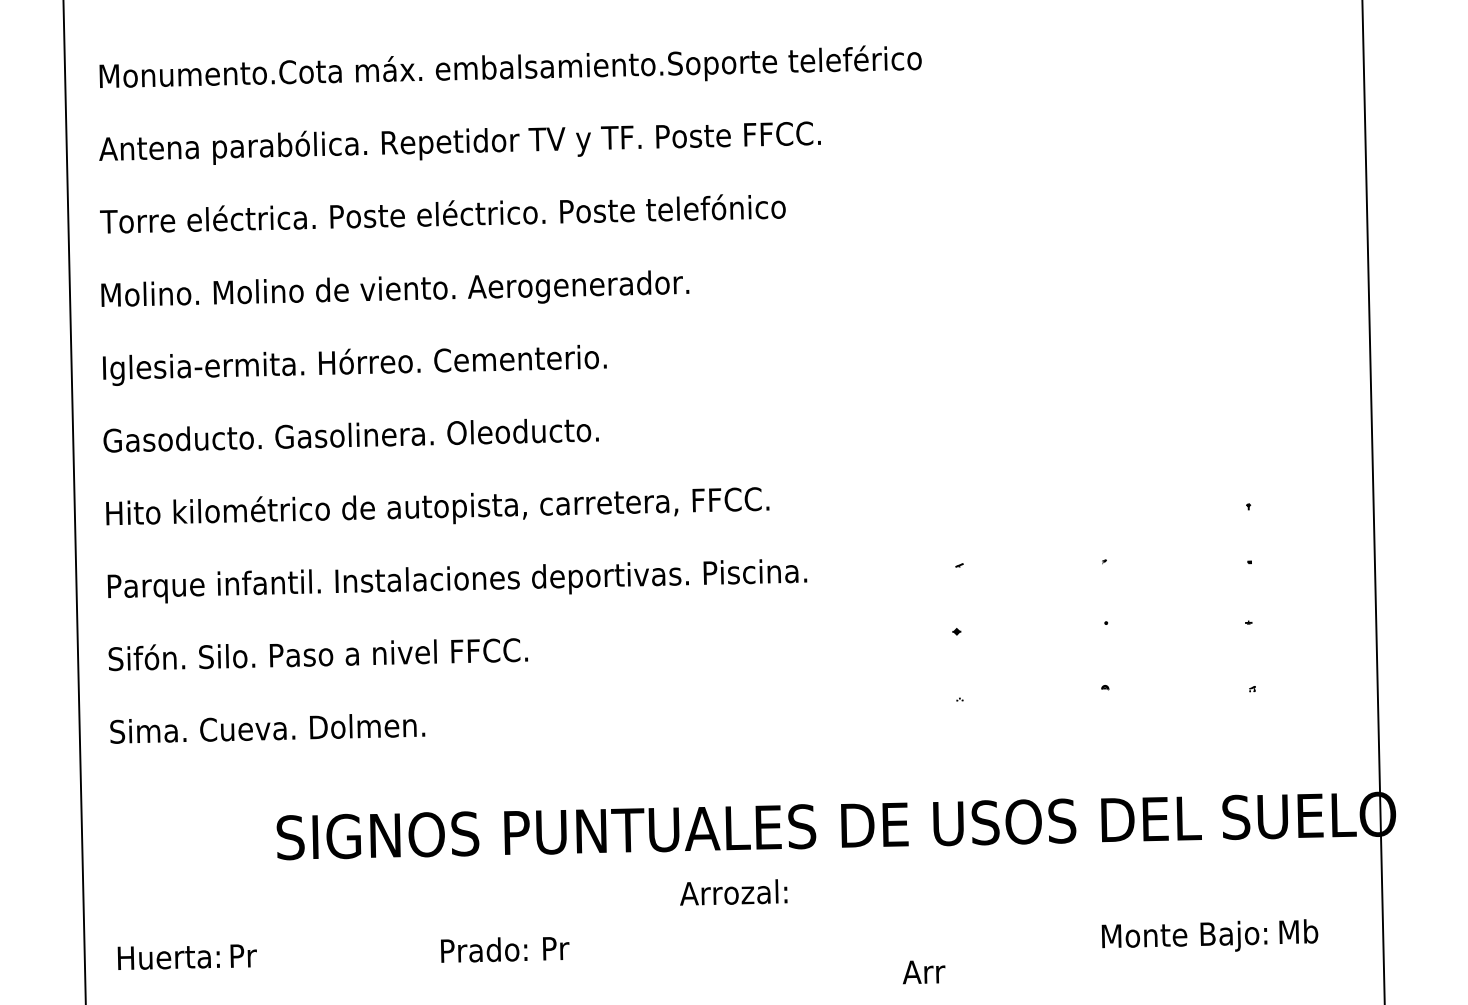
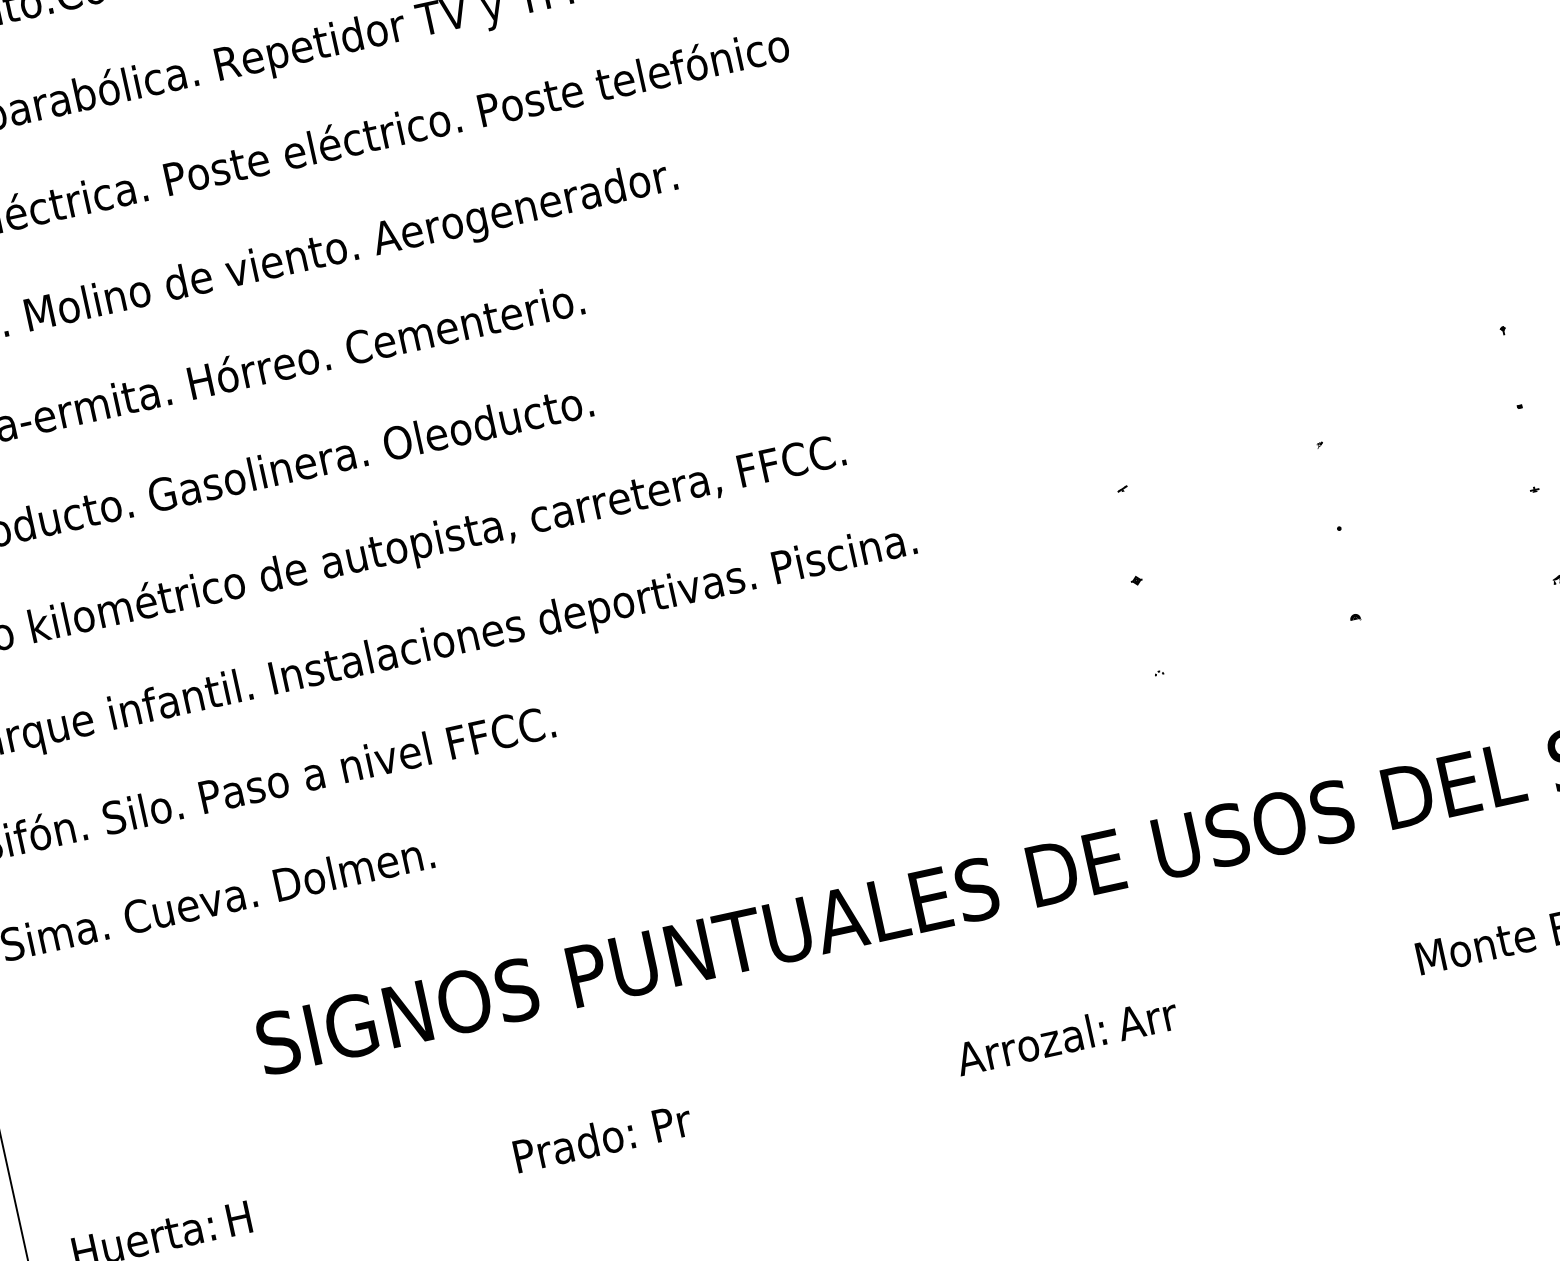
text: (733, 892) -> (1030, 1044), moved
text: (244, 955) -> (246, 1216), Pr -> H
text: (924, 972) -> (1148, 1019), moved

